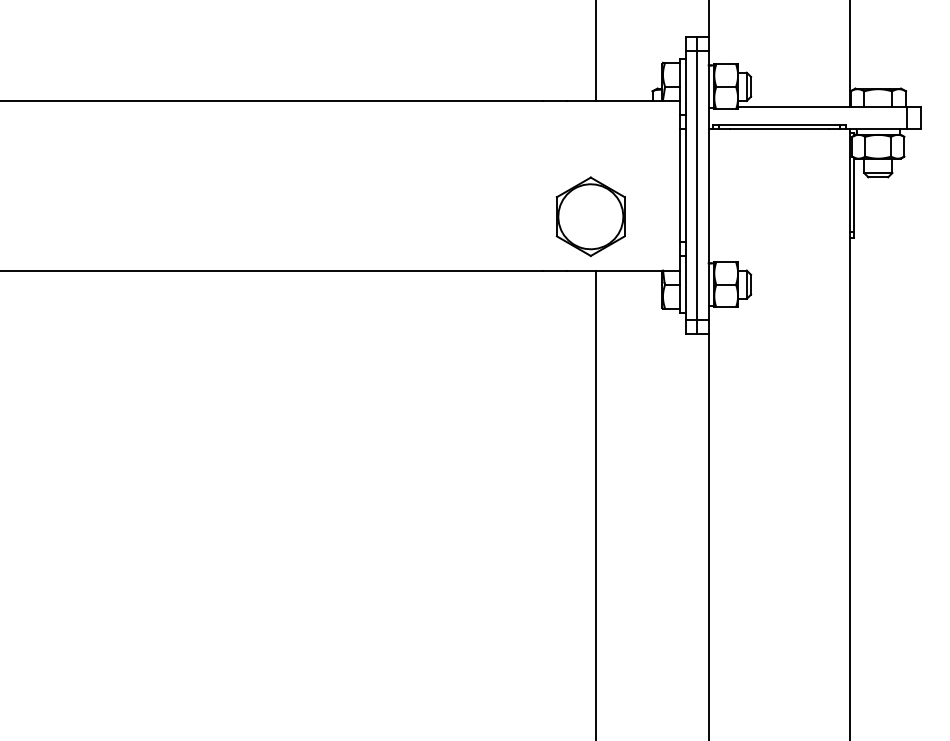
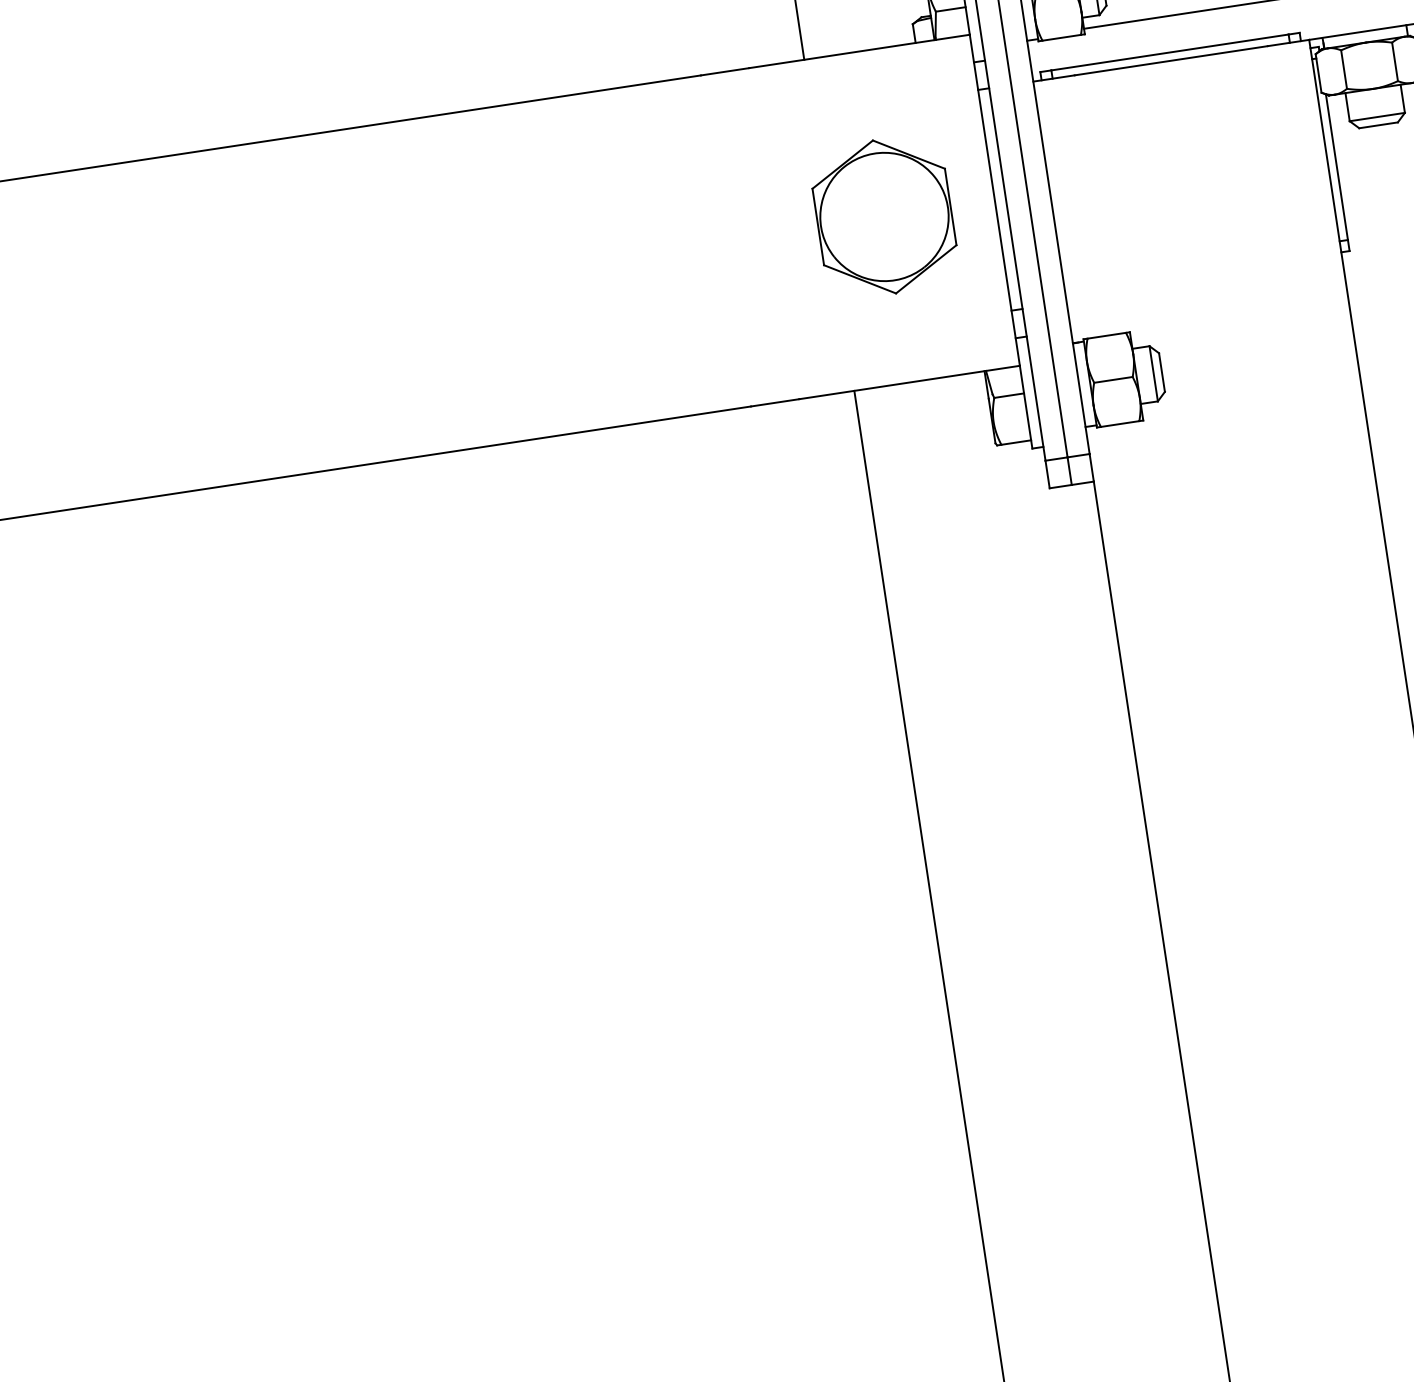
part: (590, 216) -> (883, 216), moved

